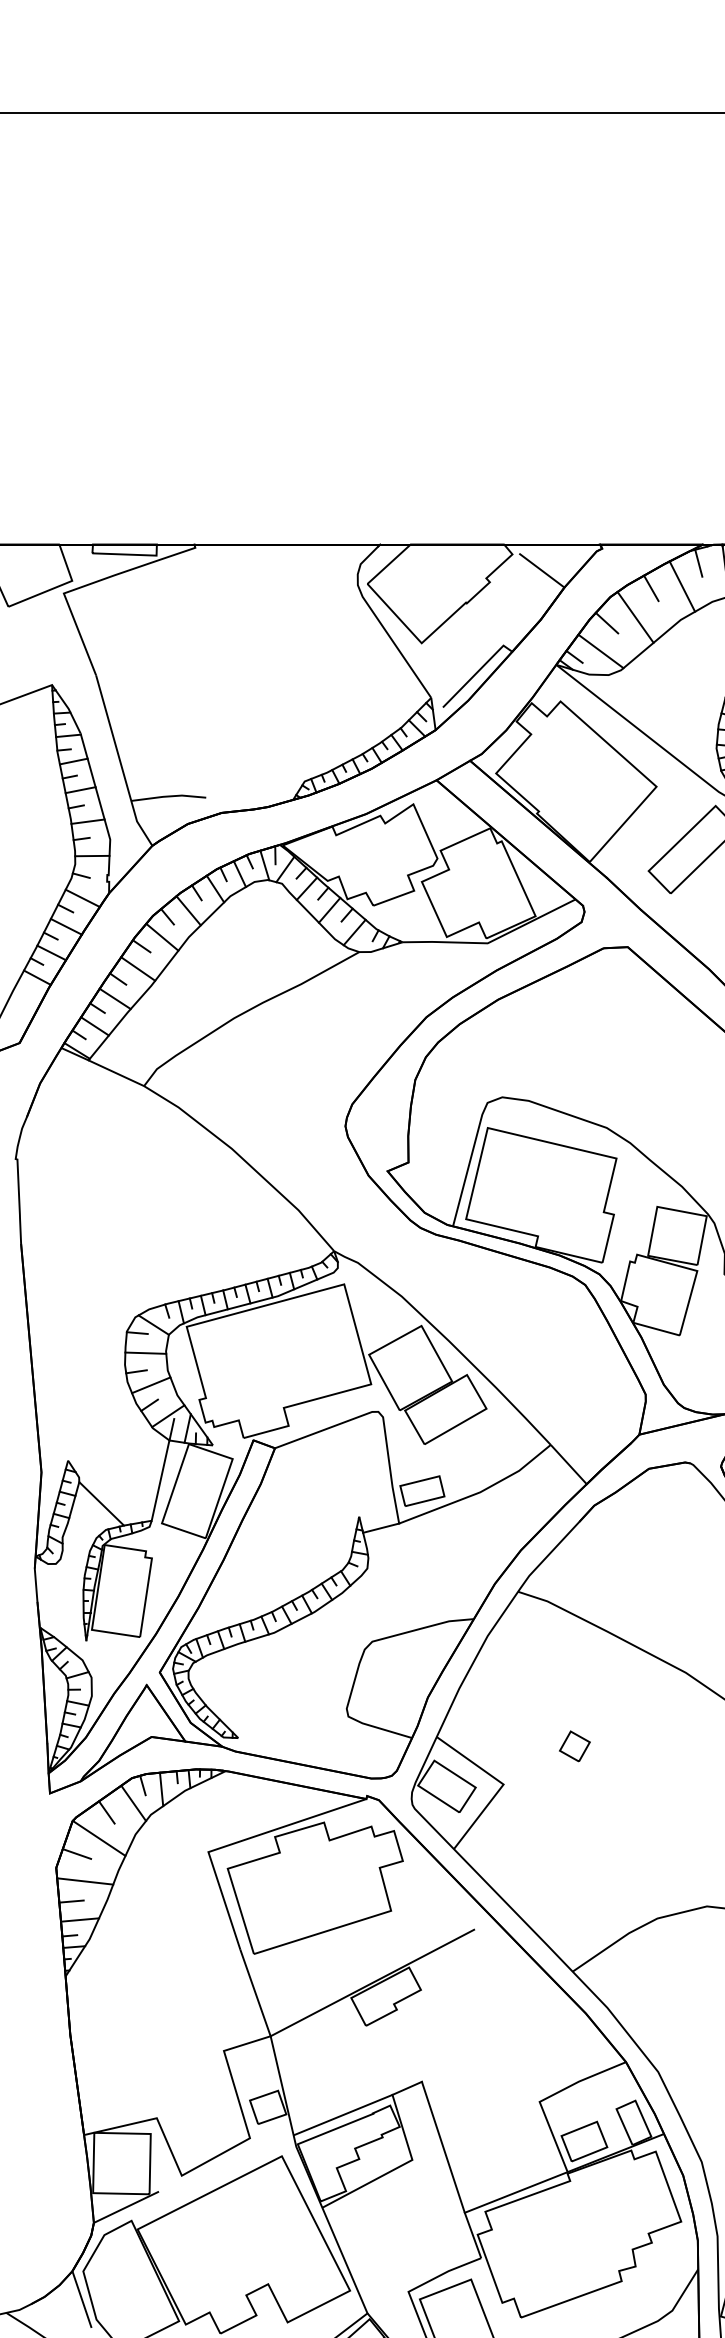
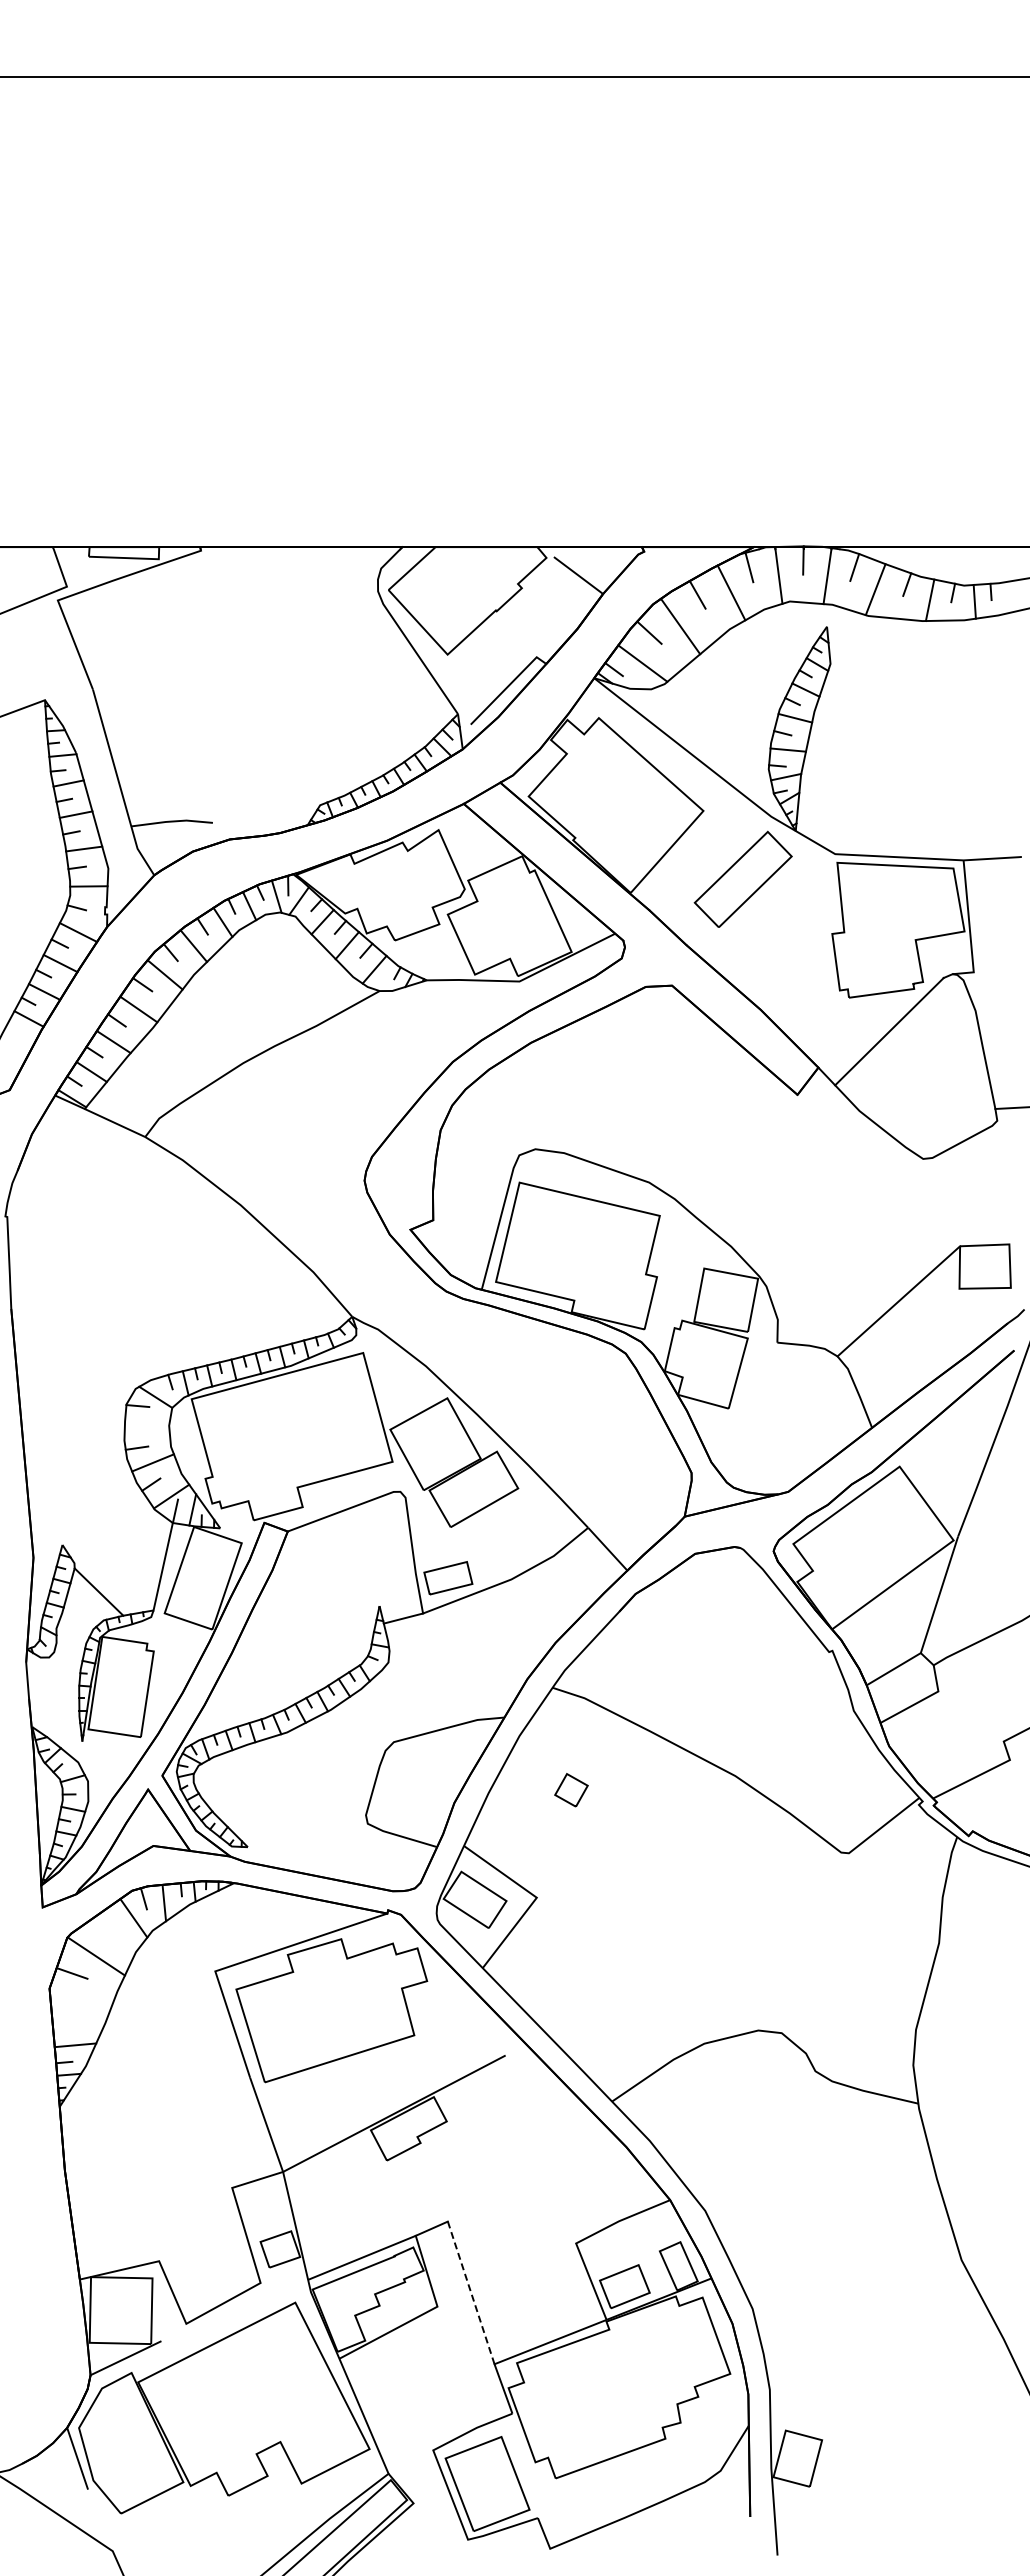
line: (145, 1352) -> (146, 1427), removed
part: (574, 1746) -> (571, 1790), moved
line: (106, 1812) -> (104, 1928), removed
line: (84, 1880) -> (80, 2002), removed
line: (70, 1901) -> (65, 2025), removed
line: (443, 2146) -> (471, 2292), solid -> dashed

